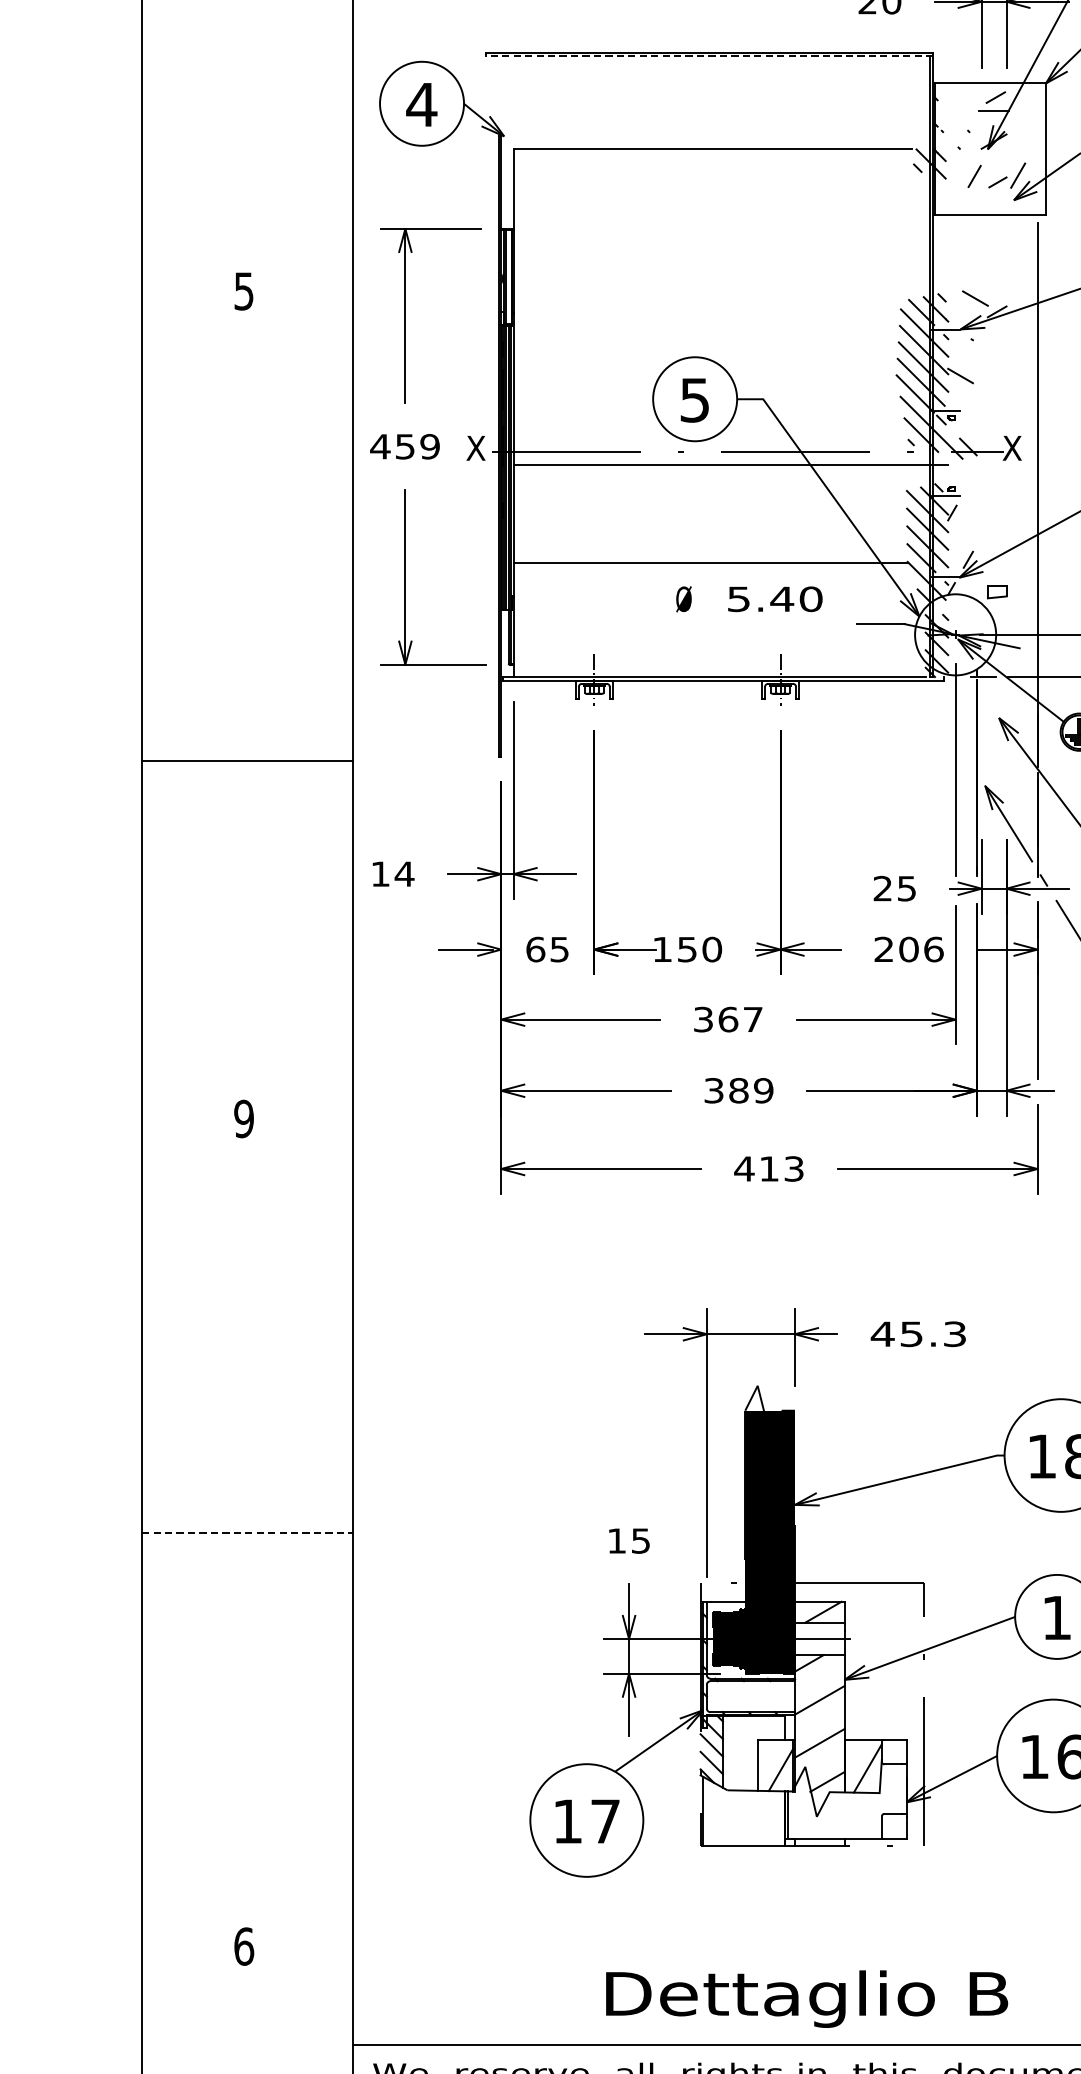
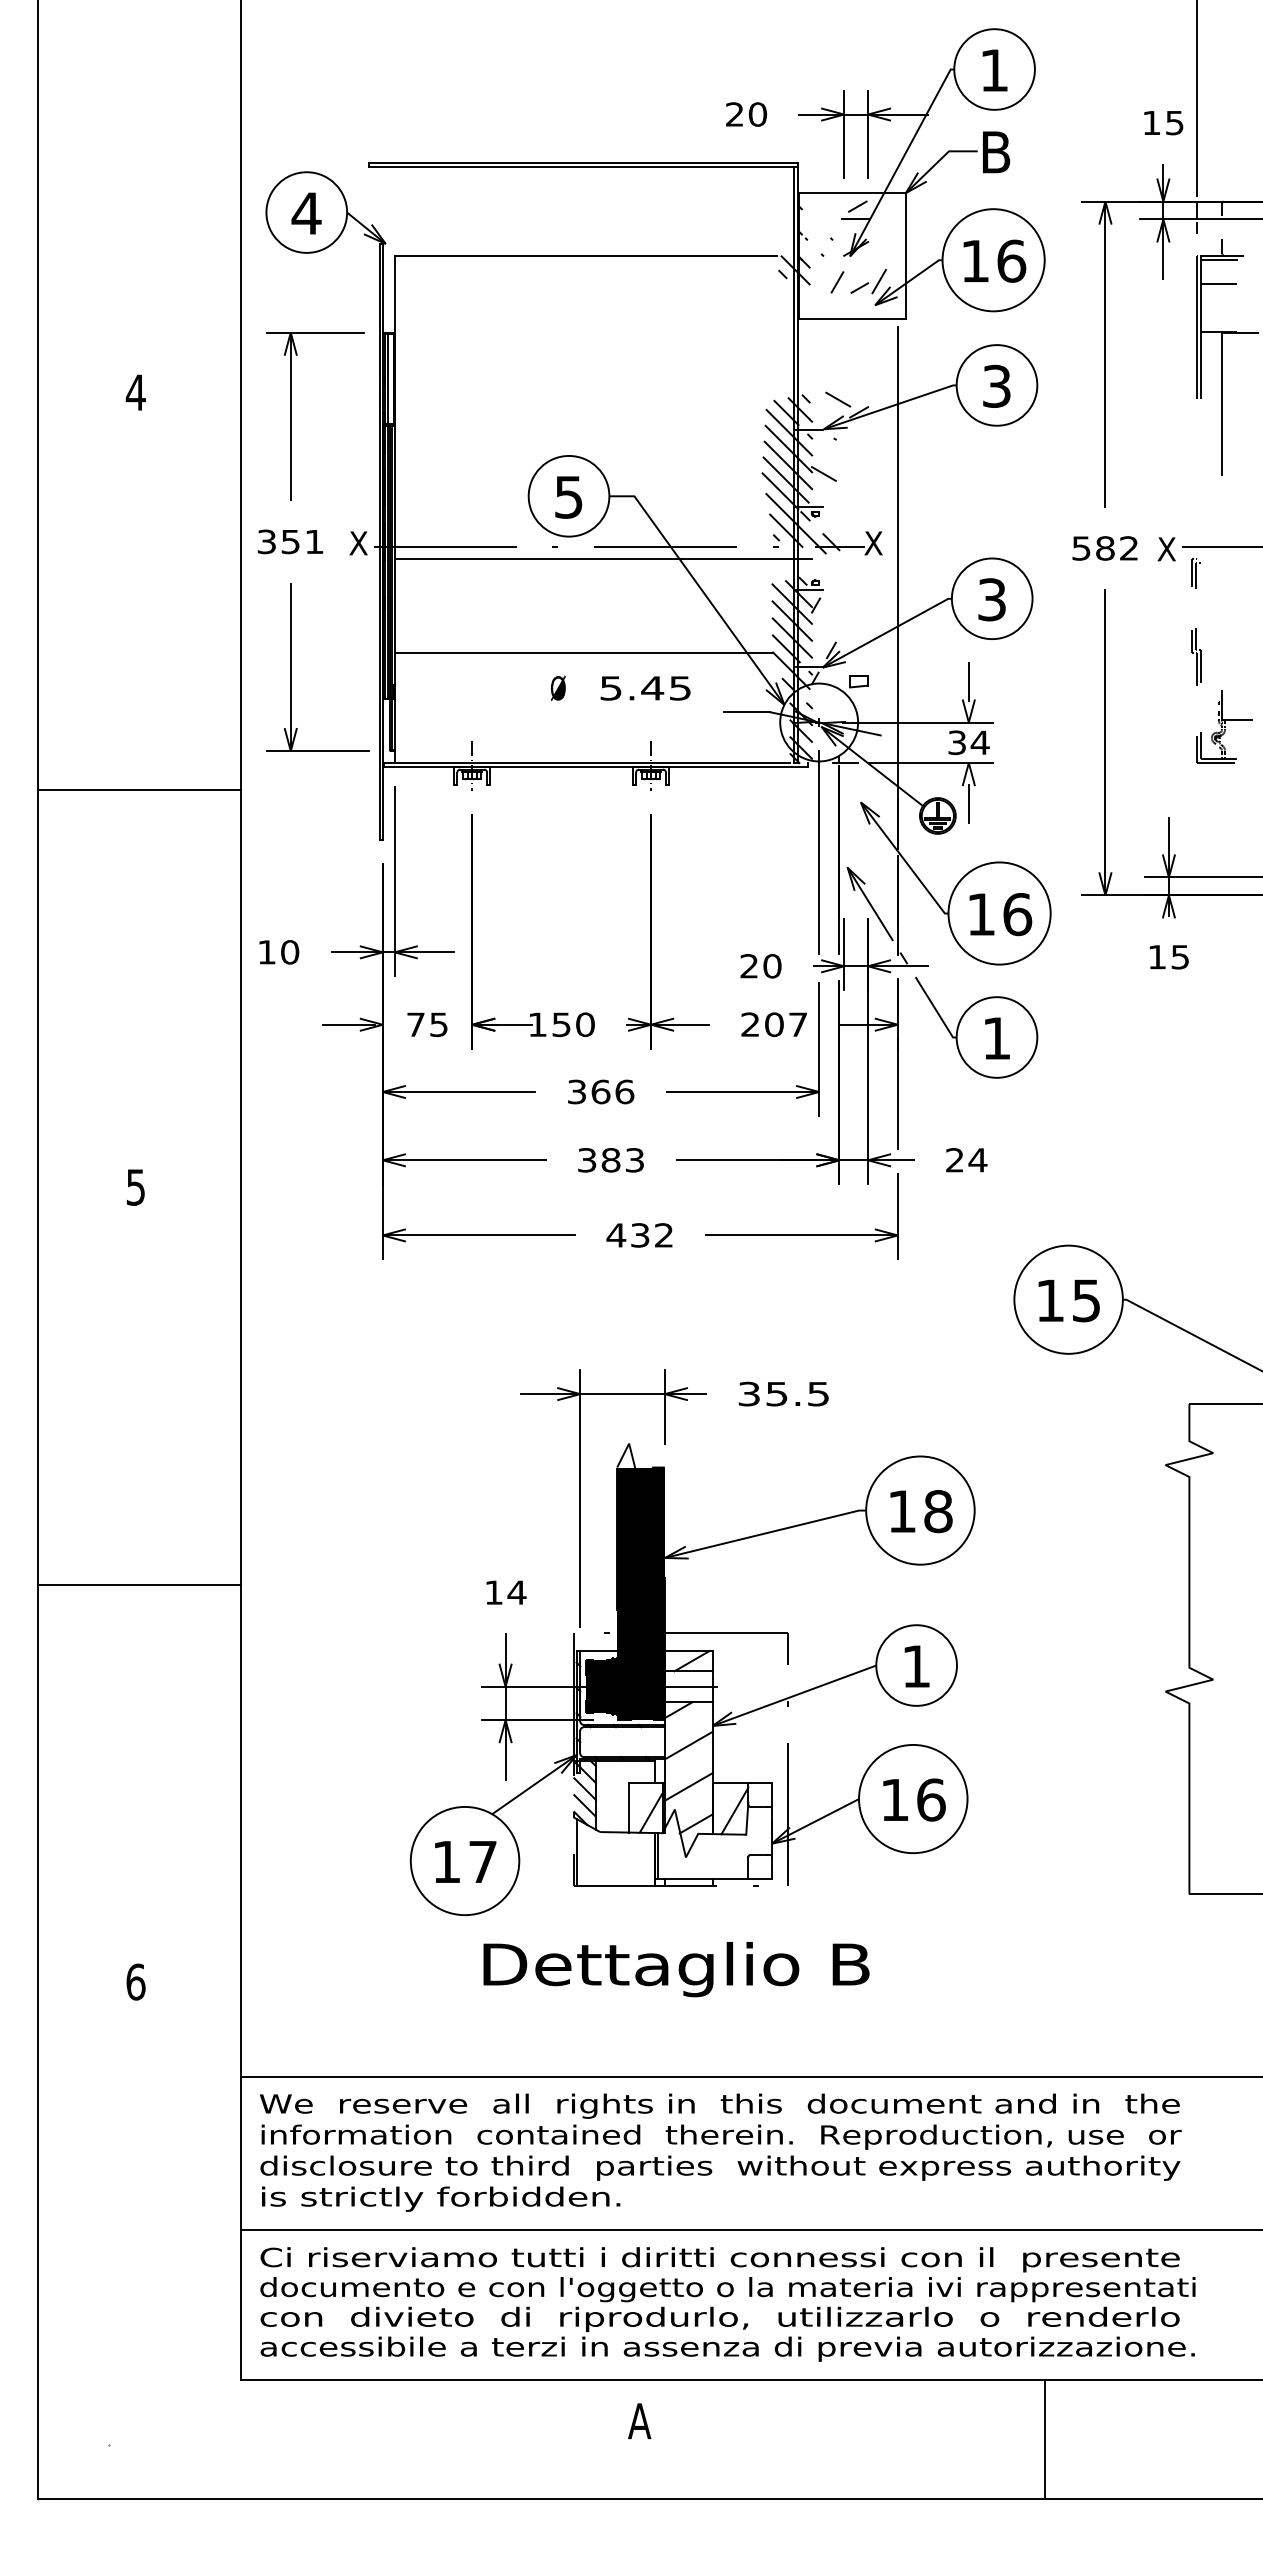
line: (710, 56) -> (583, 167), dashed -> solid
text: (243, 291) -> (135, 392), 5 -> 4
text: (404, 446) -> (289, 541), 459 -> 351
text: (811, 599) -> (680, 688), 5.40 -> 5.45
line: (246, 761) -> (138, 790), moved
text: (404, 874) -> (289, 952), 14 -> 10
text: (907, 888) -> (772, 966), 25 -> 20
text: (536, 949) -> (416, 1024), 65 -> 75
text: (934, 949) -> (798, 1024), 206 -> 207
text: (752, 1019) -> (624, 1091), 367 -> 366
text: (763, 1090) -> (634, 1160), 389 -> 383
text: (243, 1119) -> (135, 1187), 9 -> 5
text: (782, 1169) -> (652, 1235), 413 -> 432
text: (917, 1333) -> (782, 1393), 45.3 -> 35.5
line: (247, 1532) -> (139, 1584), dashed -> solid
text: (640, 1540) -> (516, 1592), 15 -> 14
text: (807, 1999) -> (676, 1969), moved

